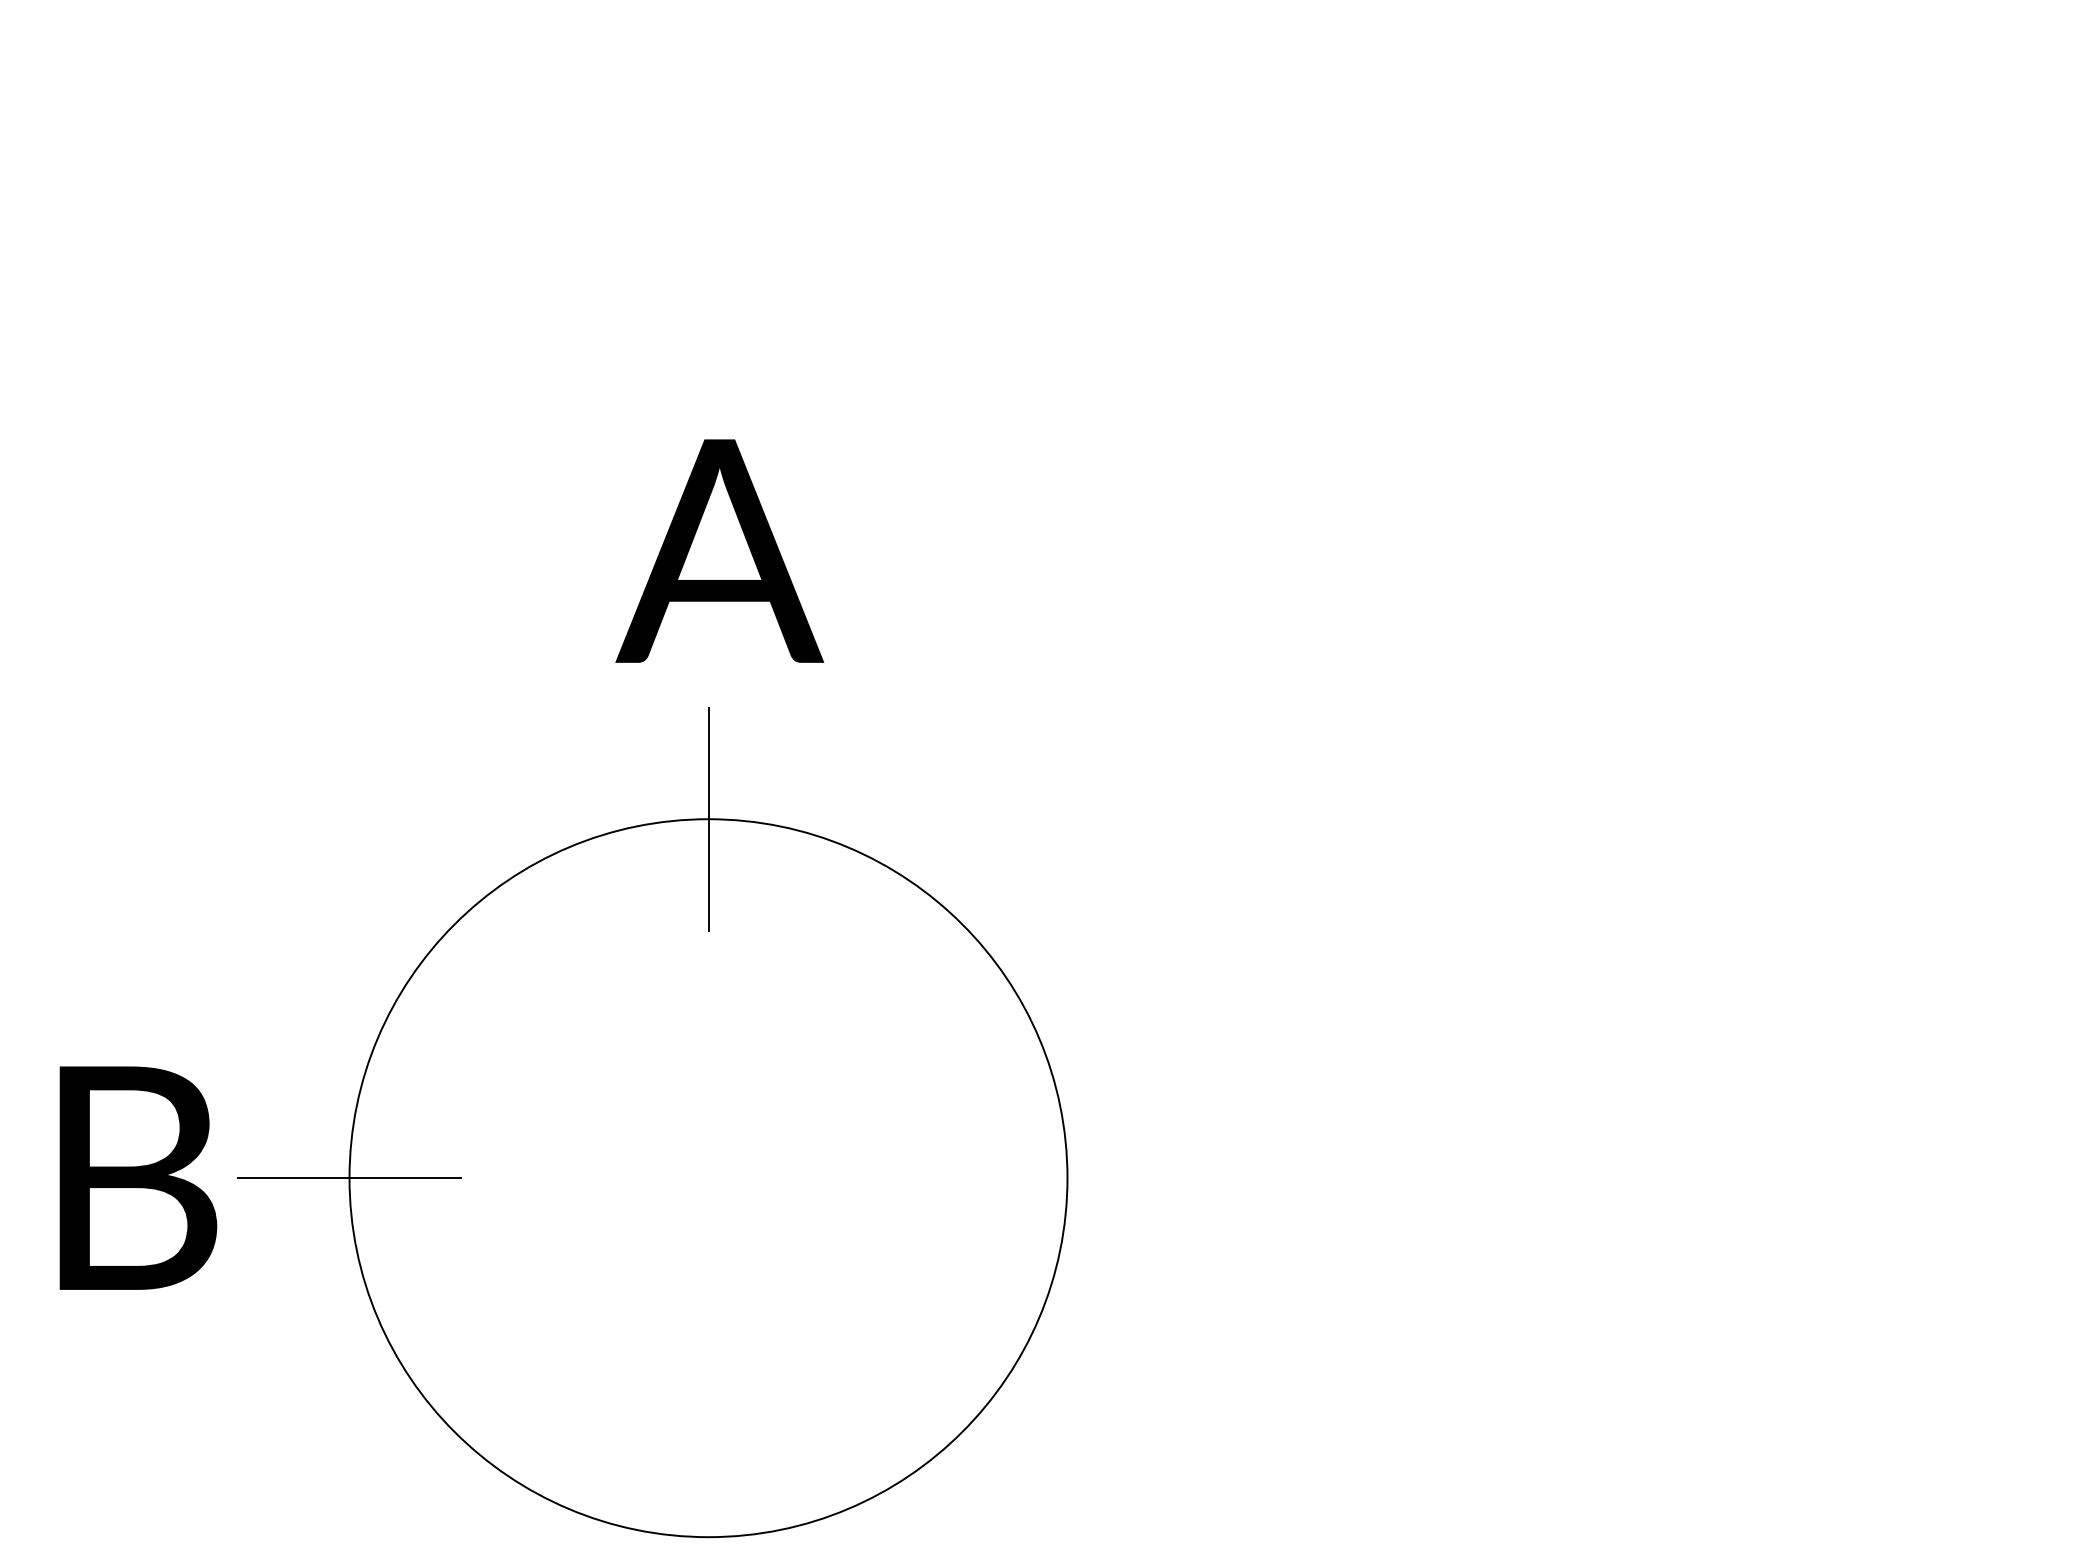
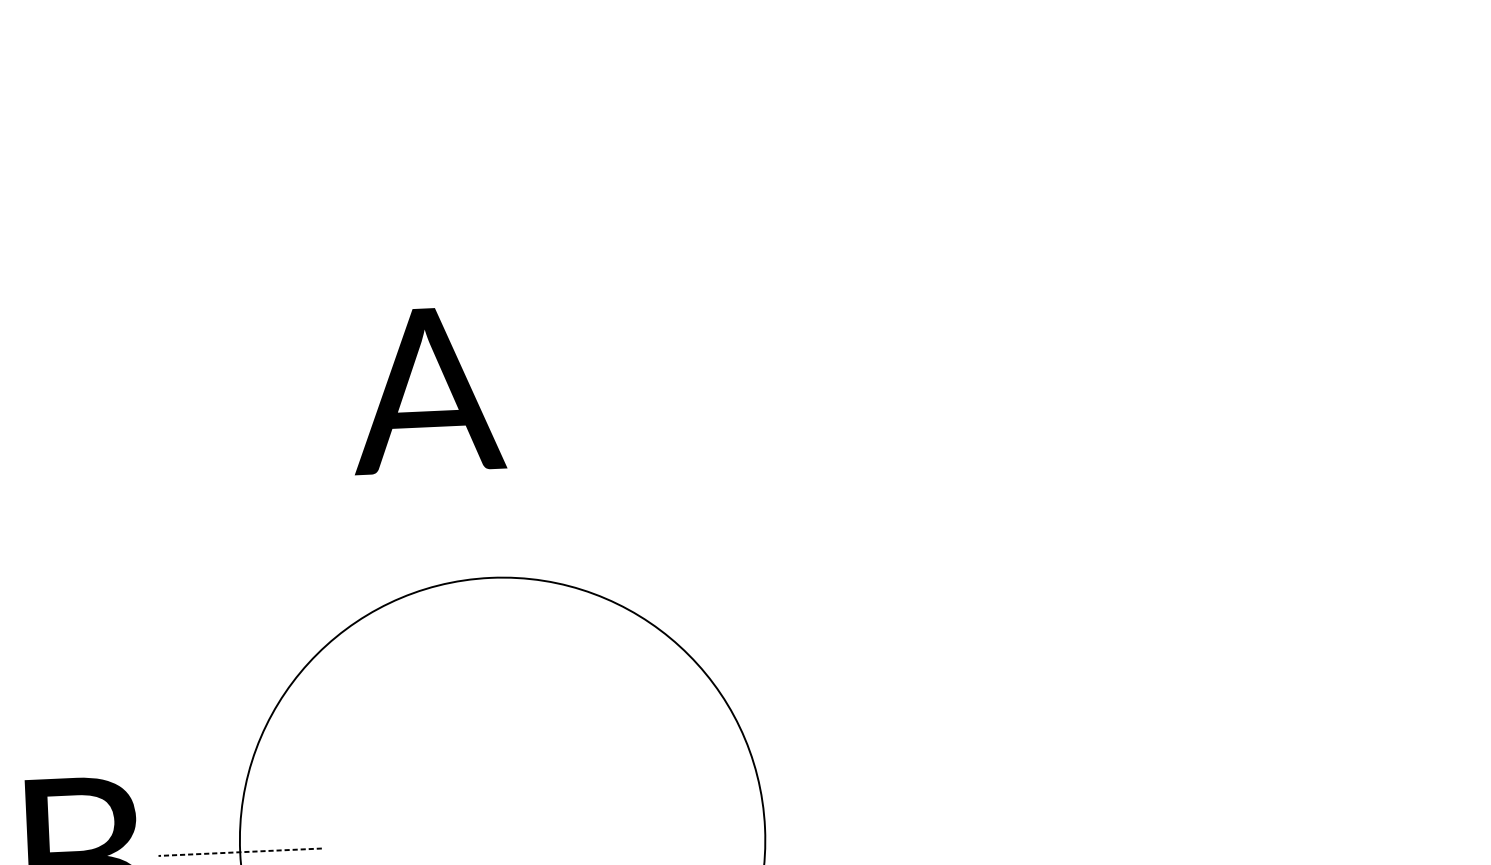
text: (719, 550) -> (427, 389), moved
line: (708, 818) -> (490, 577), removed
line: (349, 1178) -> (240, 852), solid -> dashed

